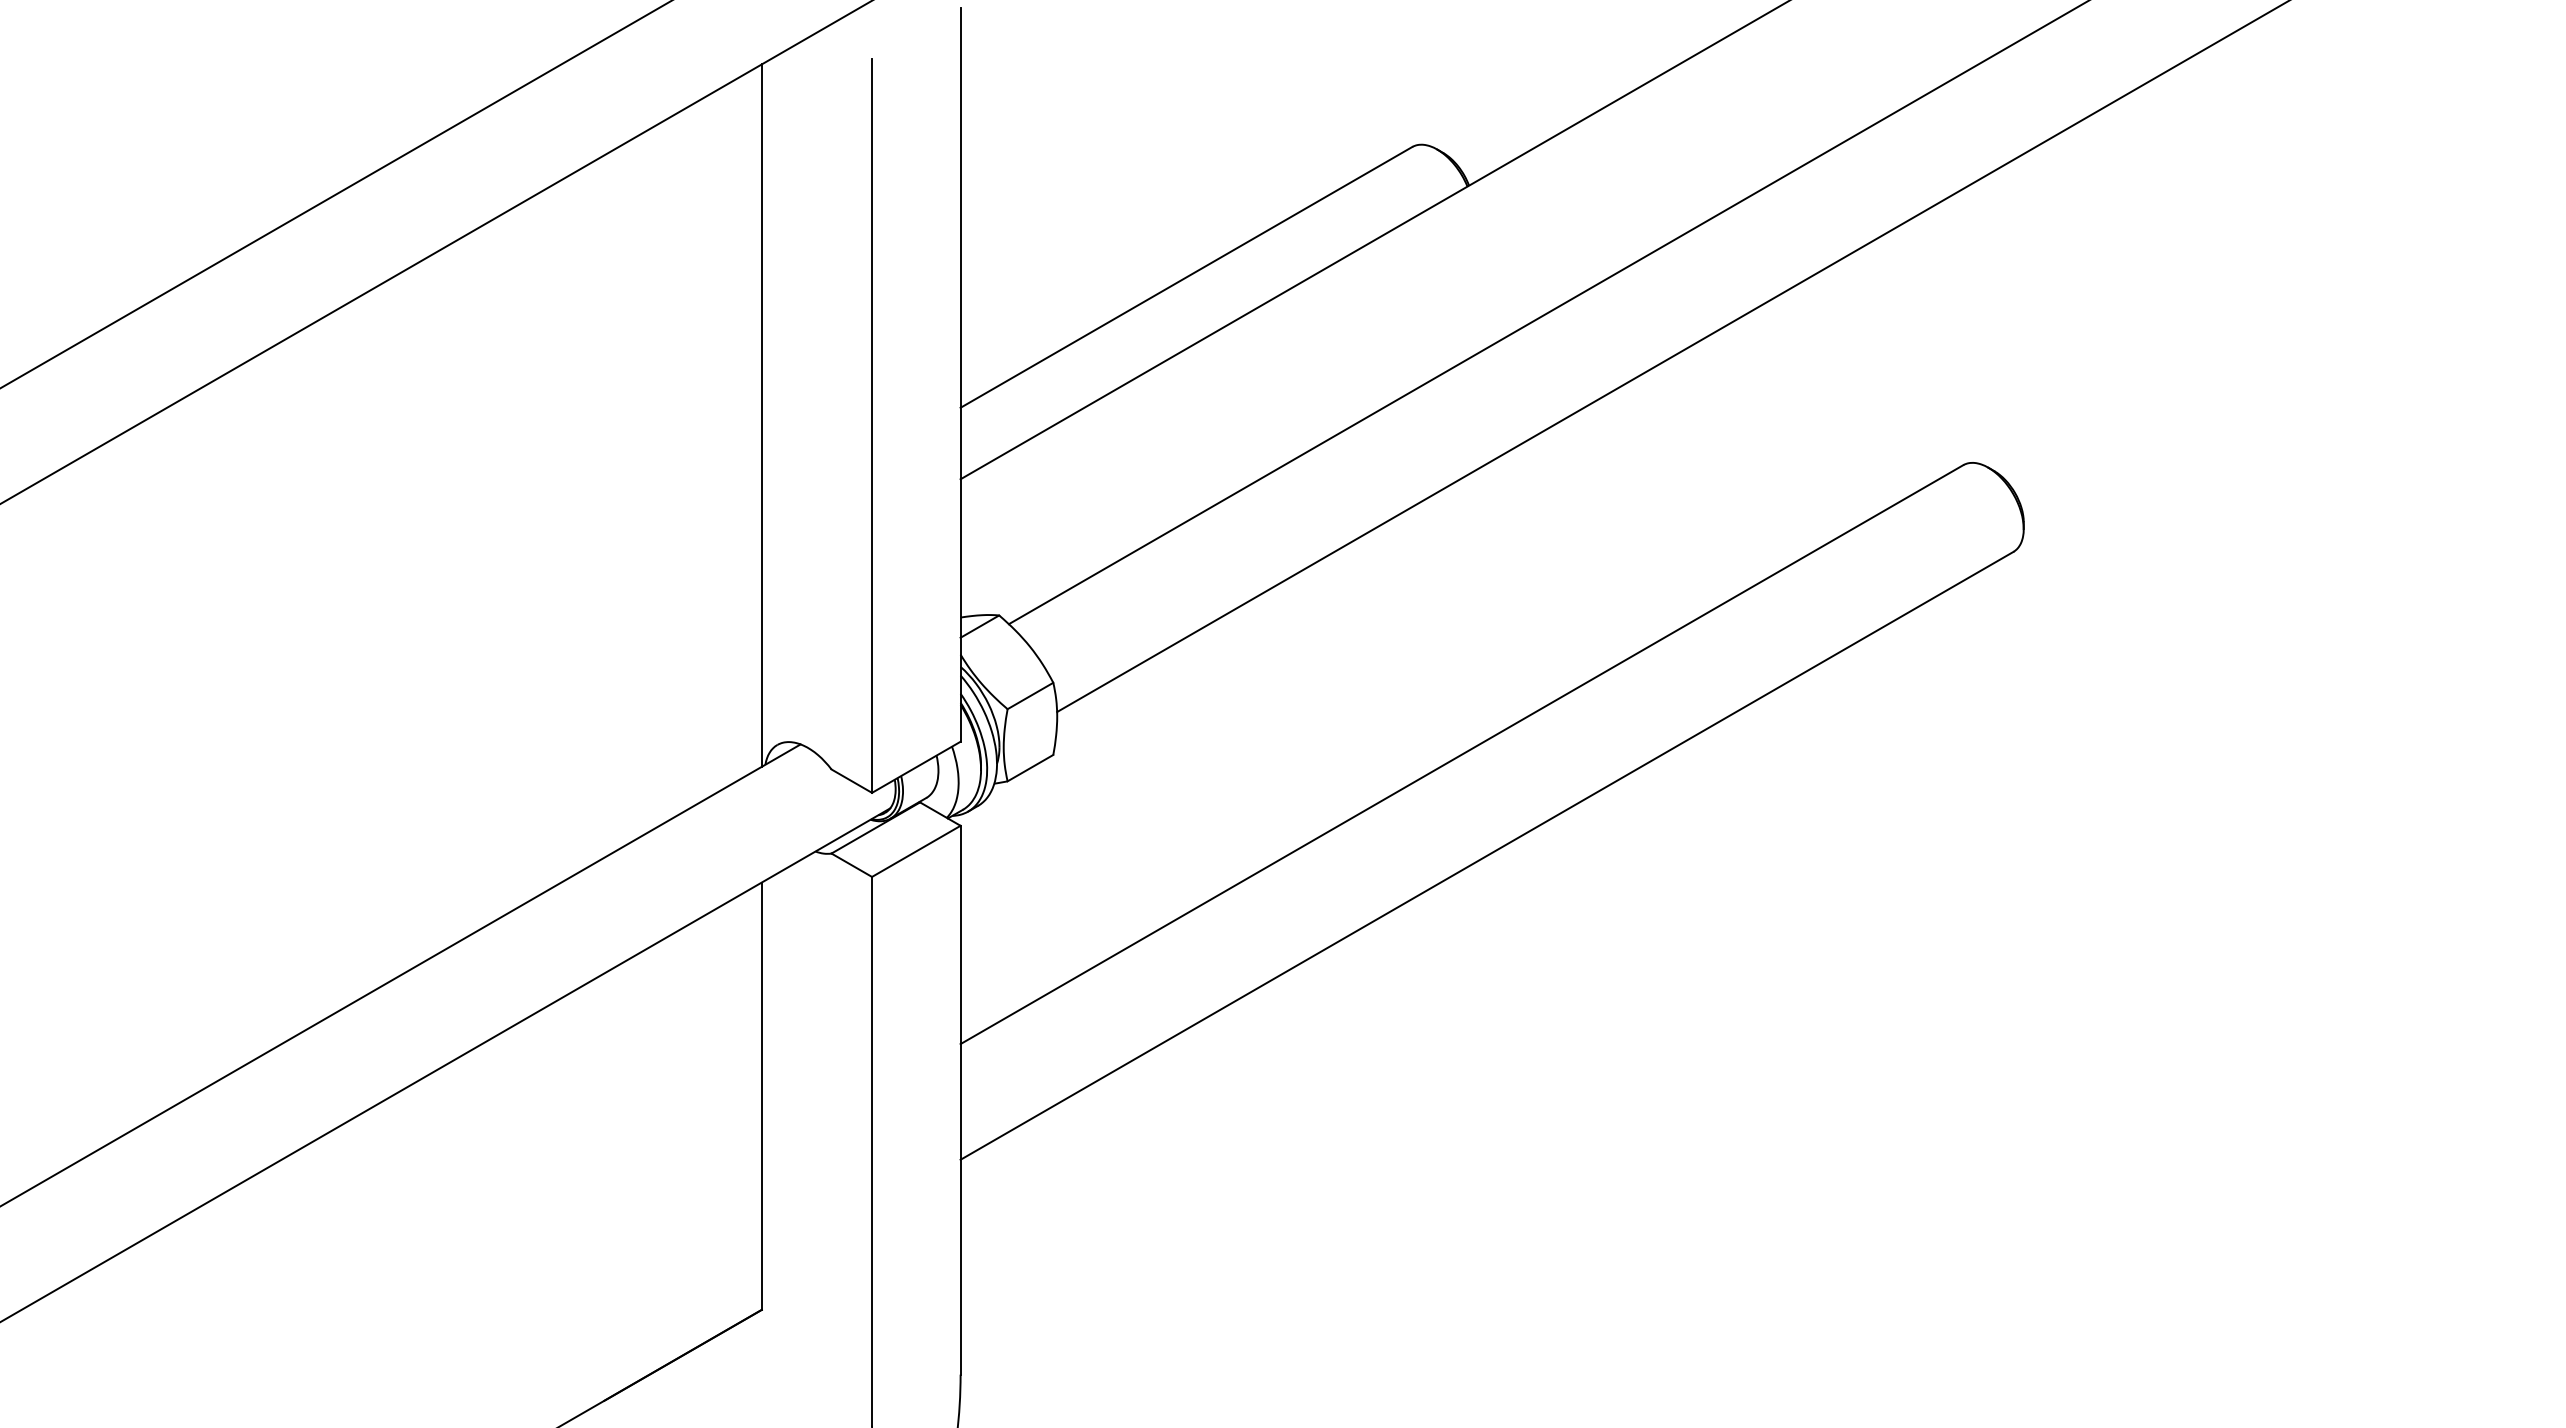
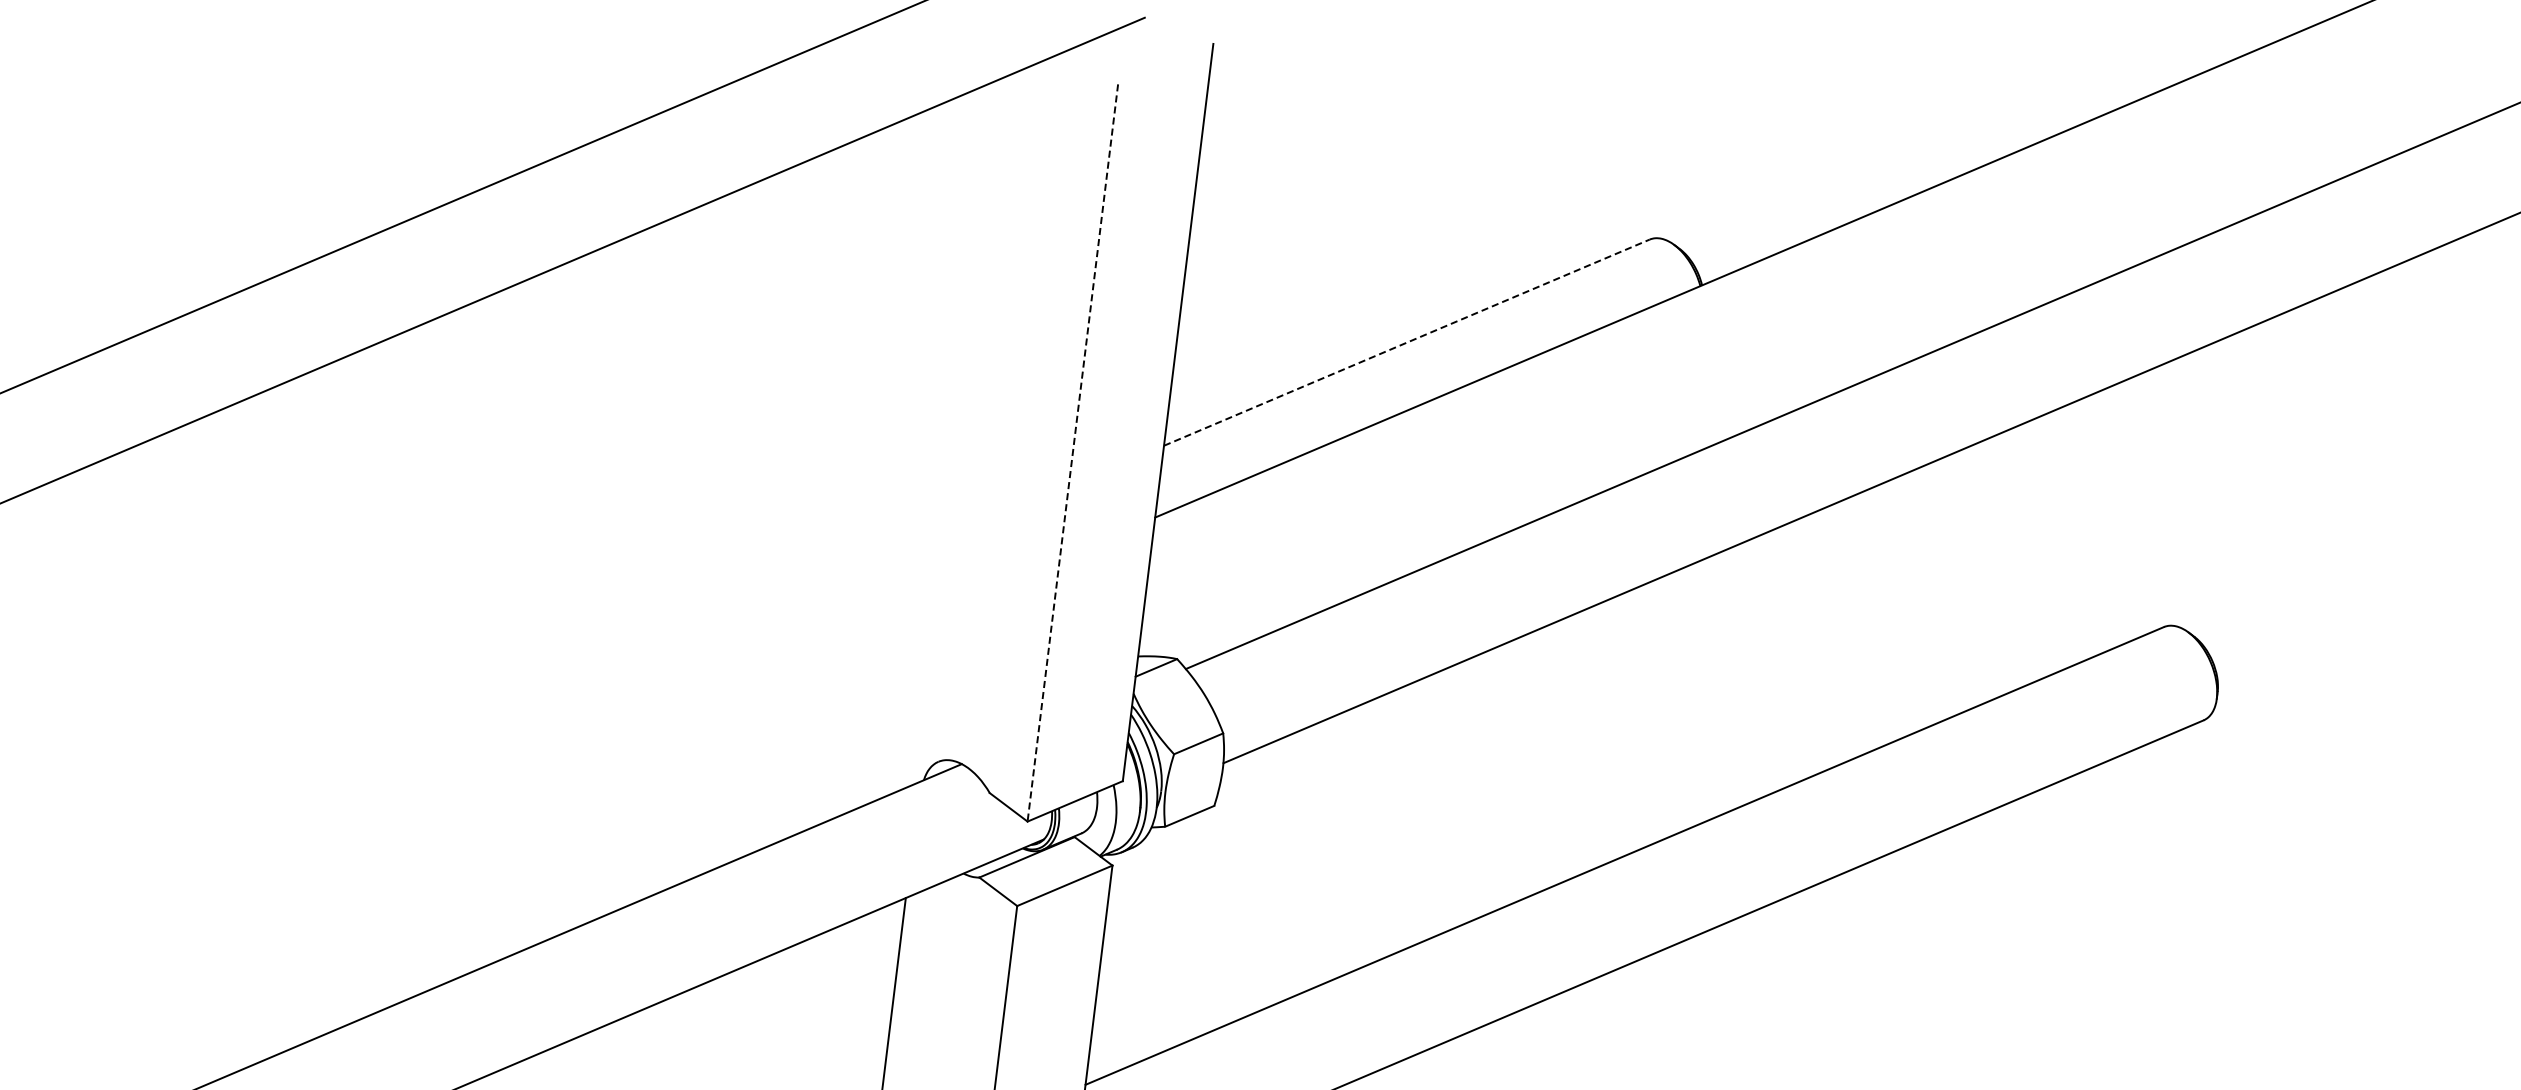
line: (1186, 277) -> (1406, 342), solid -> dashed
line: (761, 415) -> (963, 428), removed
line: (872, 426) -> (1073, 453), solid -> dashed

